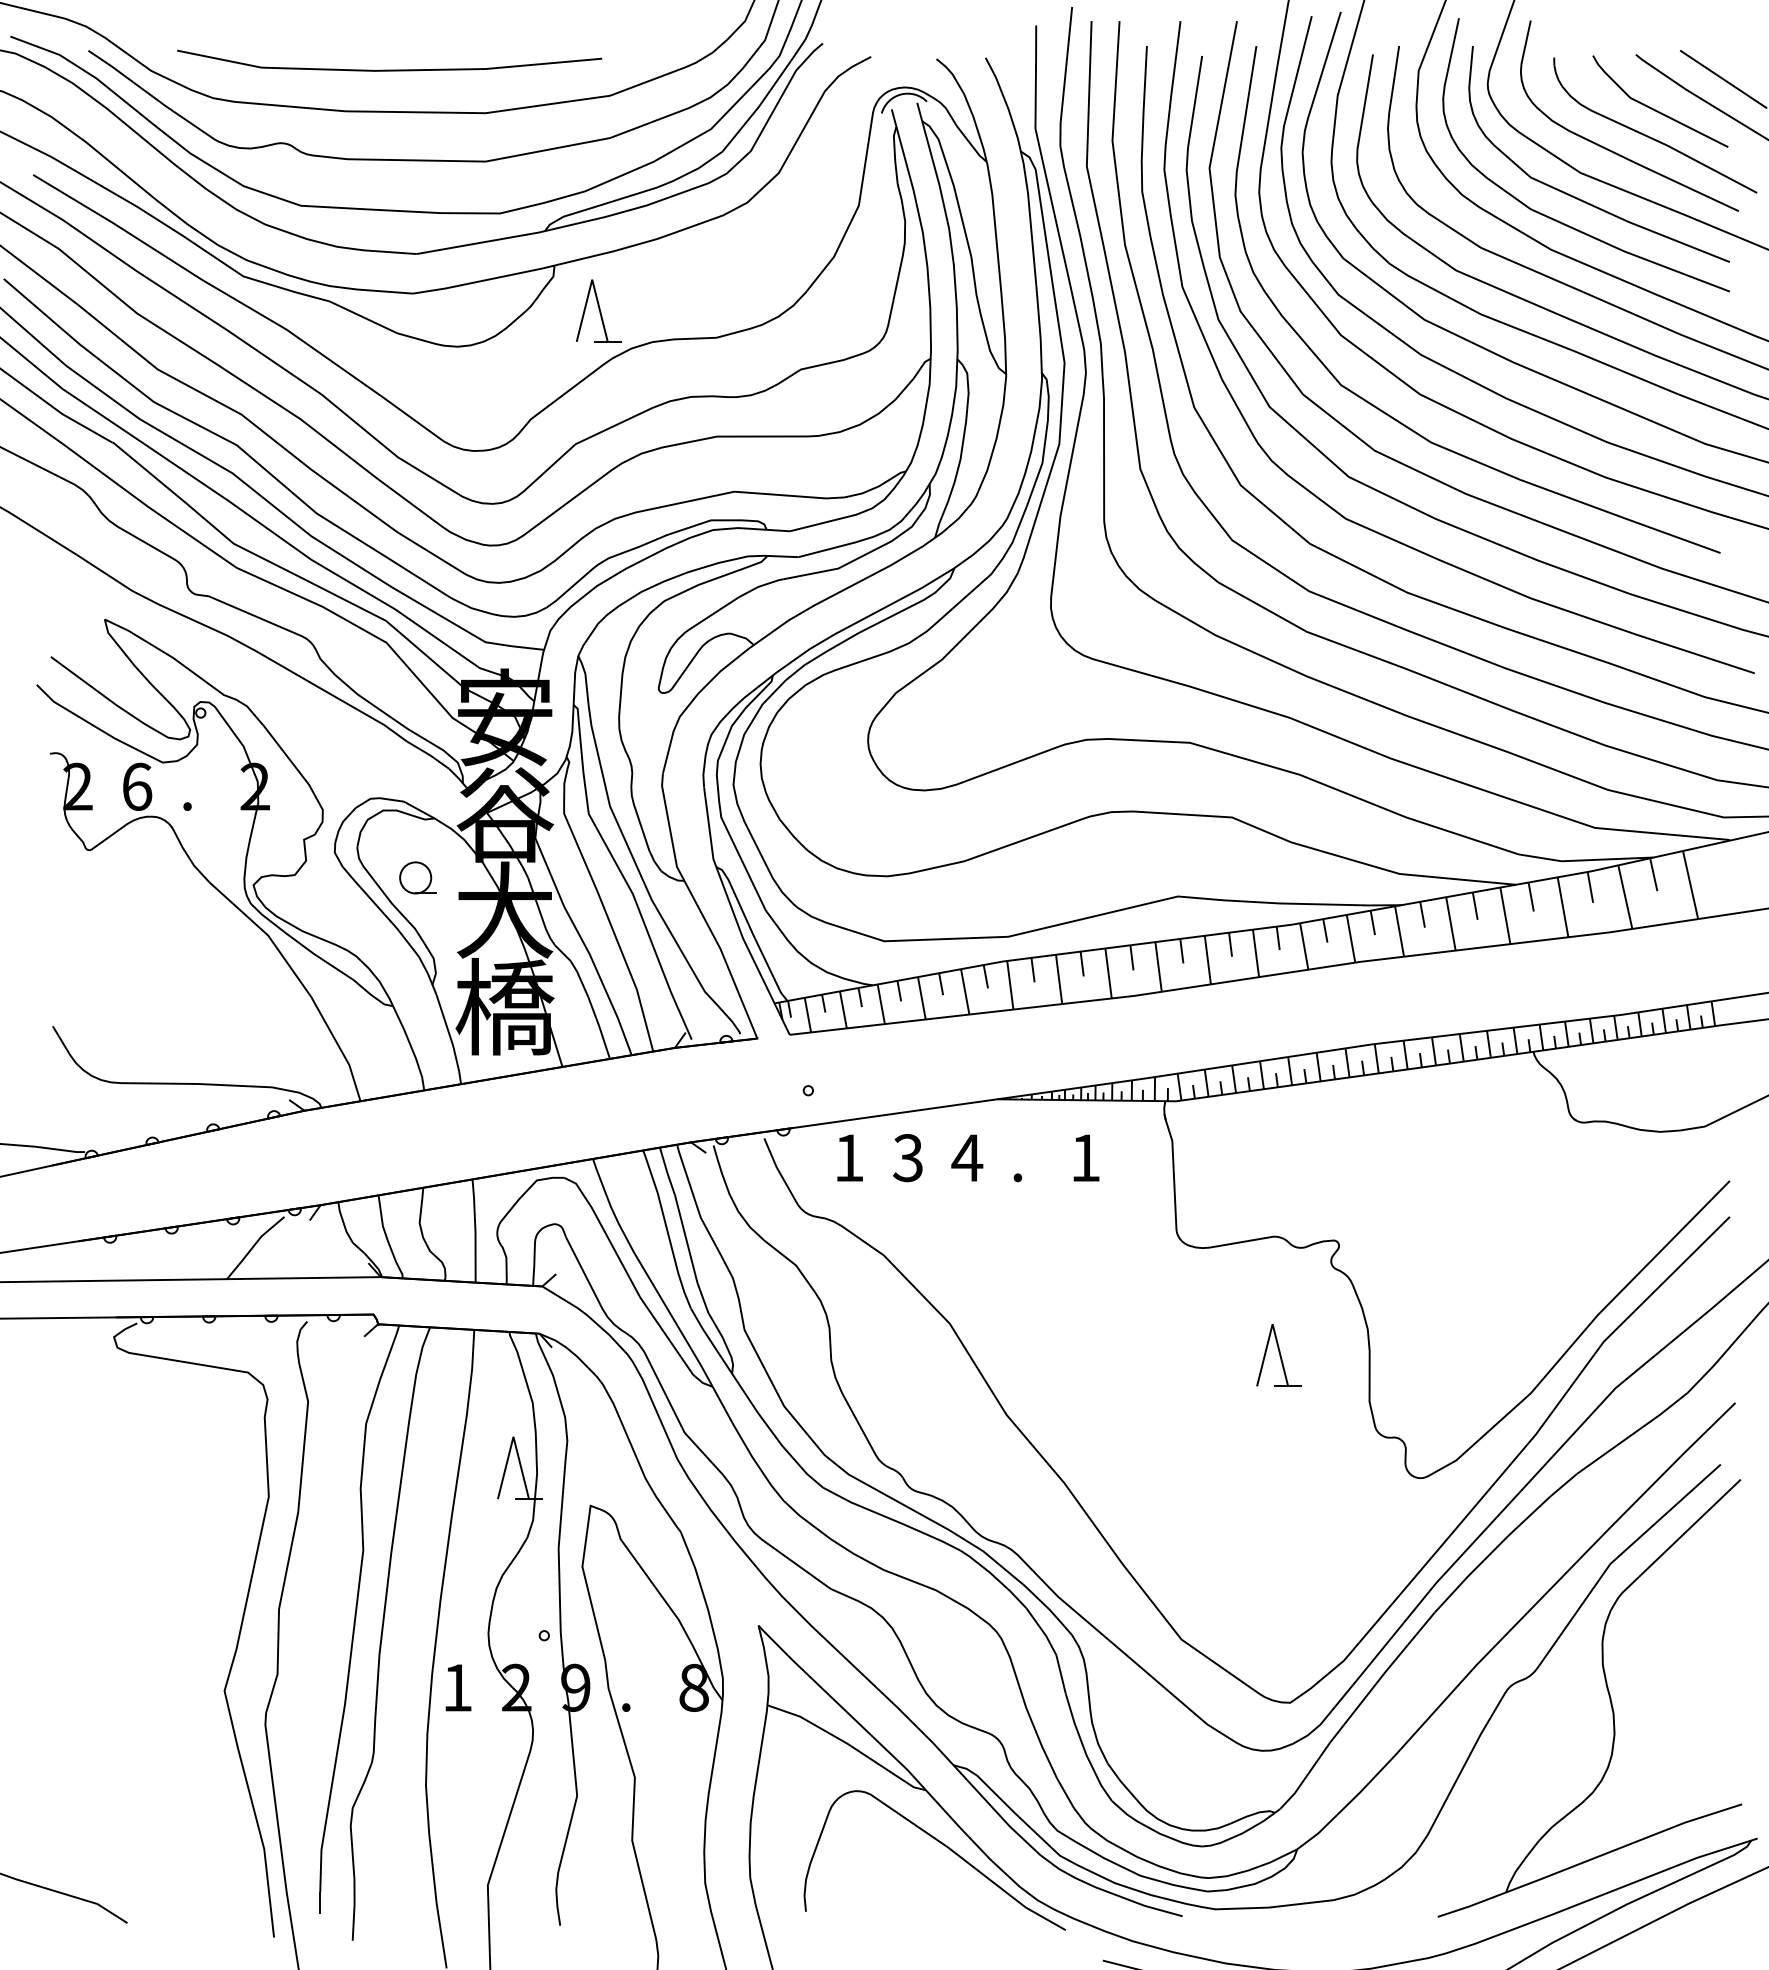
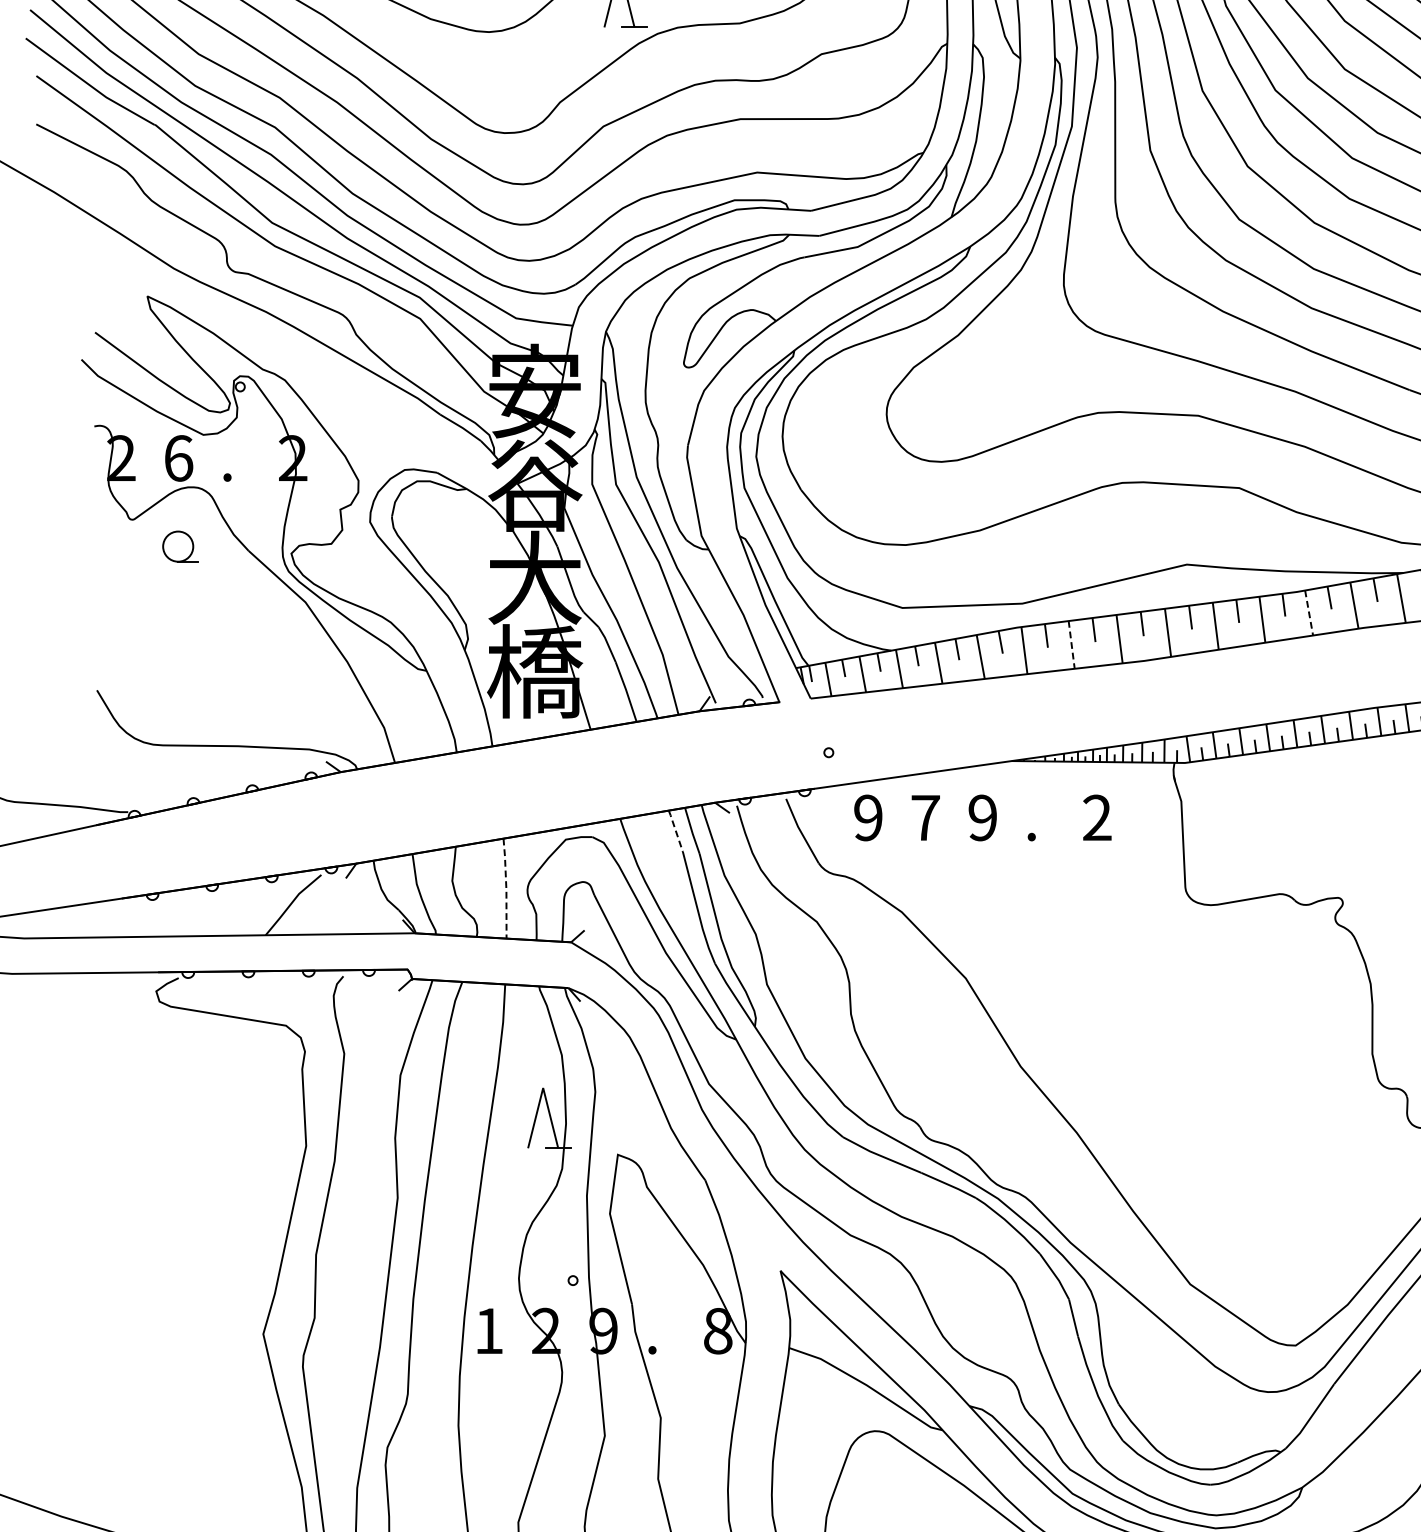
part: (417, 877) -> (179, 546), moved
line: (1304, 946) -> (1309, 613), solid -> dashed
line: (1059, 979) -> (1072, 645), solid -> dashed
text: (1085, 1157) -> (1097, 817), 1 -> 2
text: (848, 1158) -> (867, 818), 1 -> 9
text: (908, 1158) -> (925, 818), 3 -> 7
text: (967, 1158) -> (982, 818), 4 -> 9
line: (650, 1171) -> (675, 830), solid -> dashed
line: (475, 1230) -> (506, 888), solid -> dashed
part: (1278, 1355) -> (1284, 1009), removed

